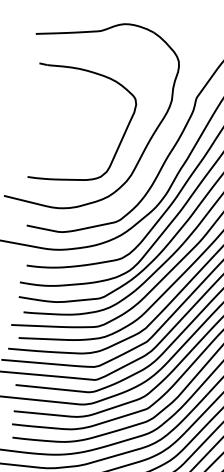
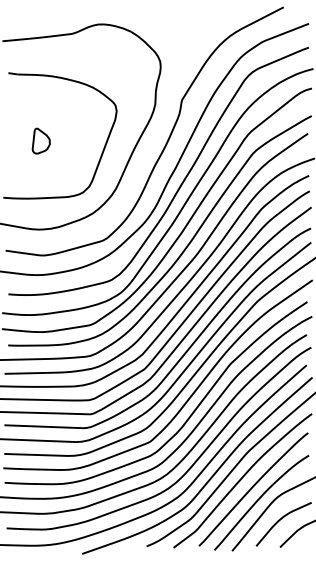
part: (64, 126) -> (40, 140), added

